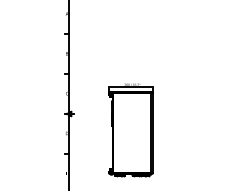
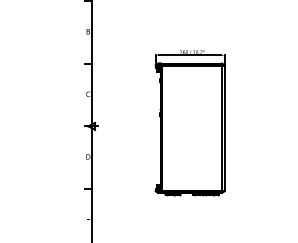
part: (130, 130) -> (189, 123), moved

